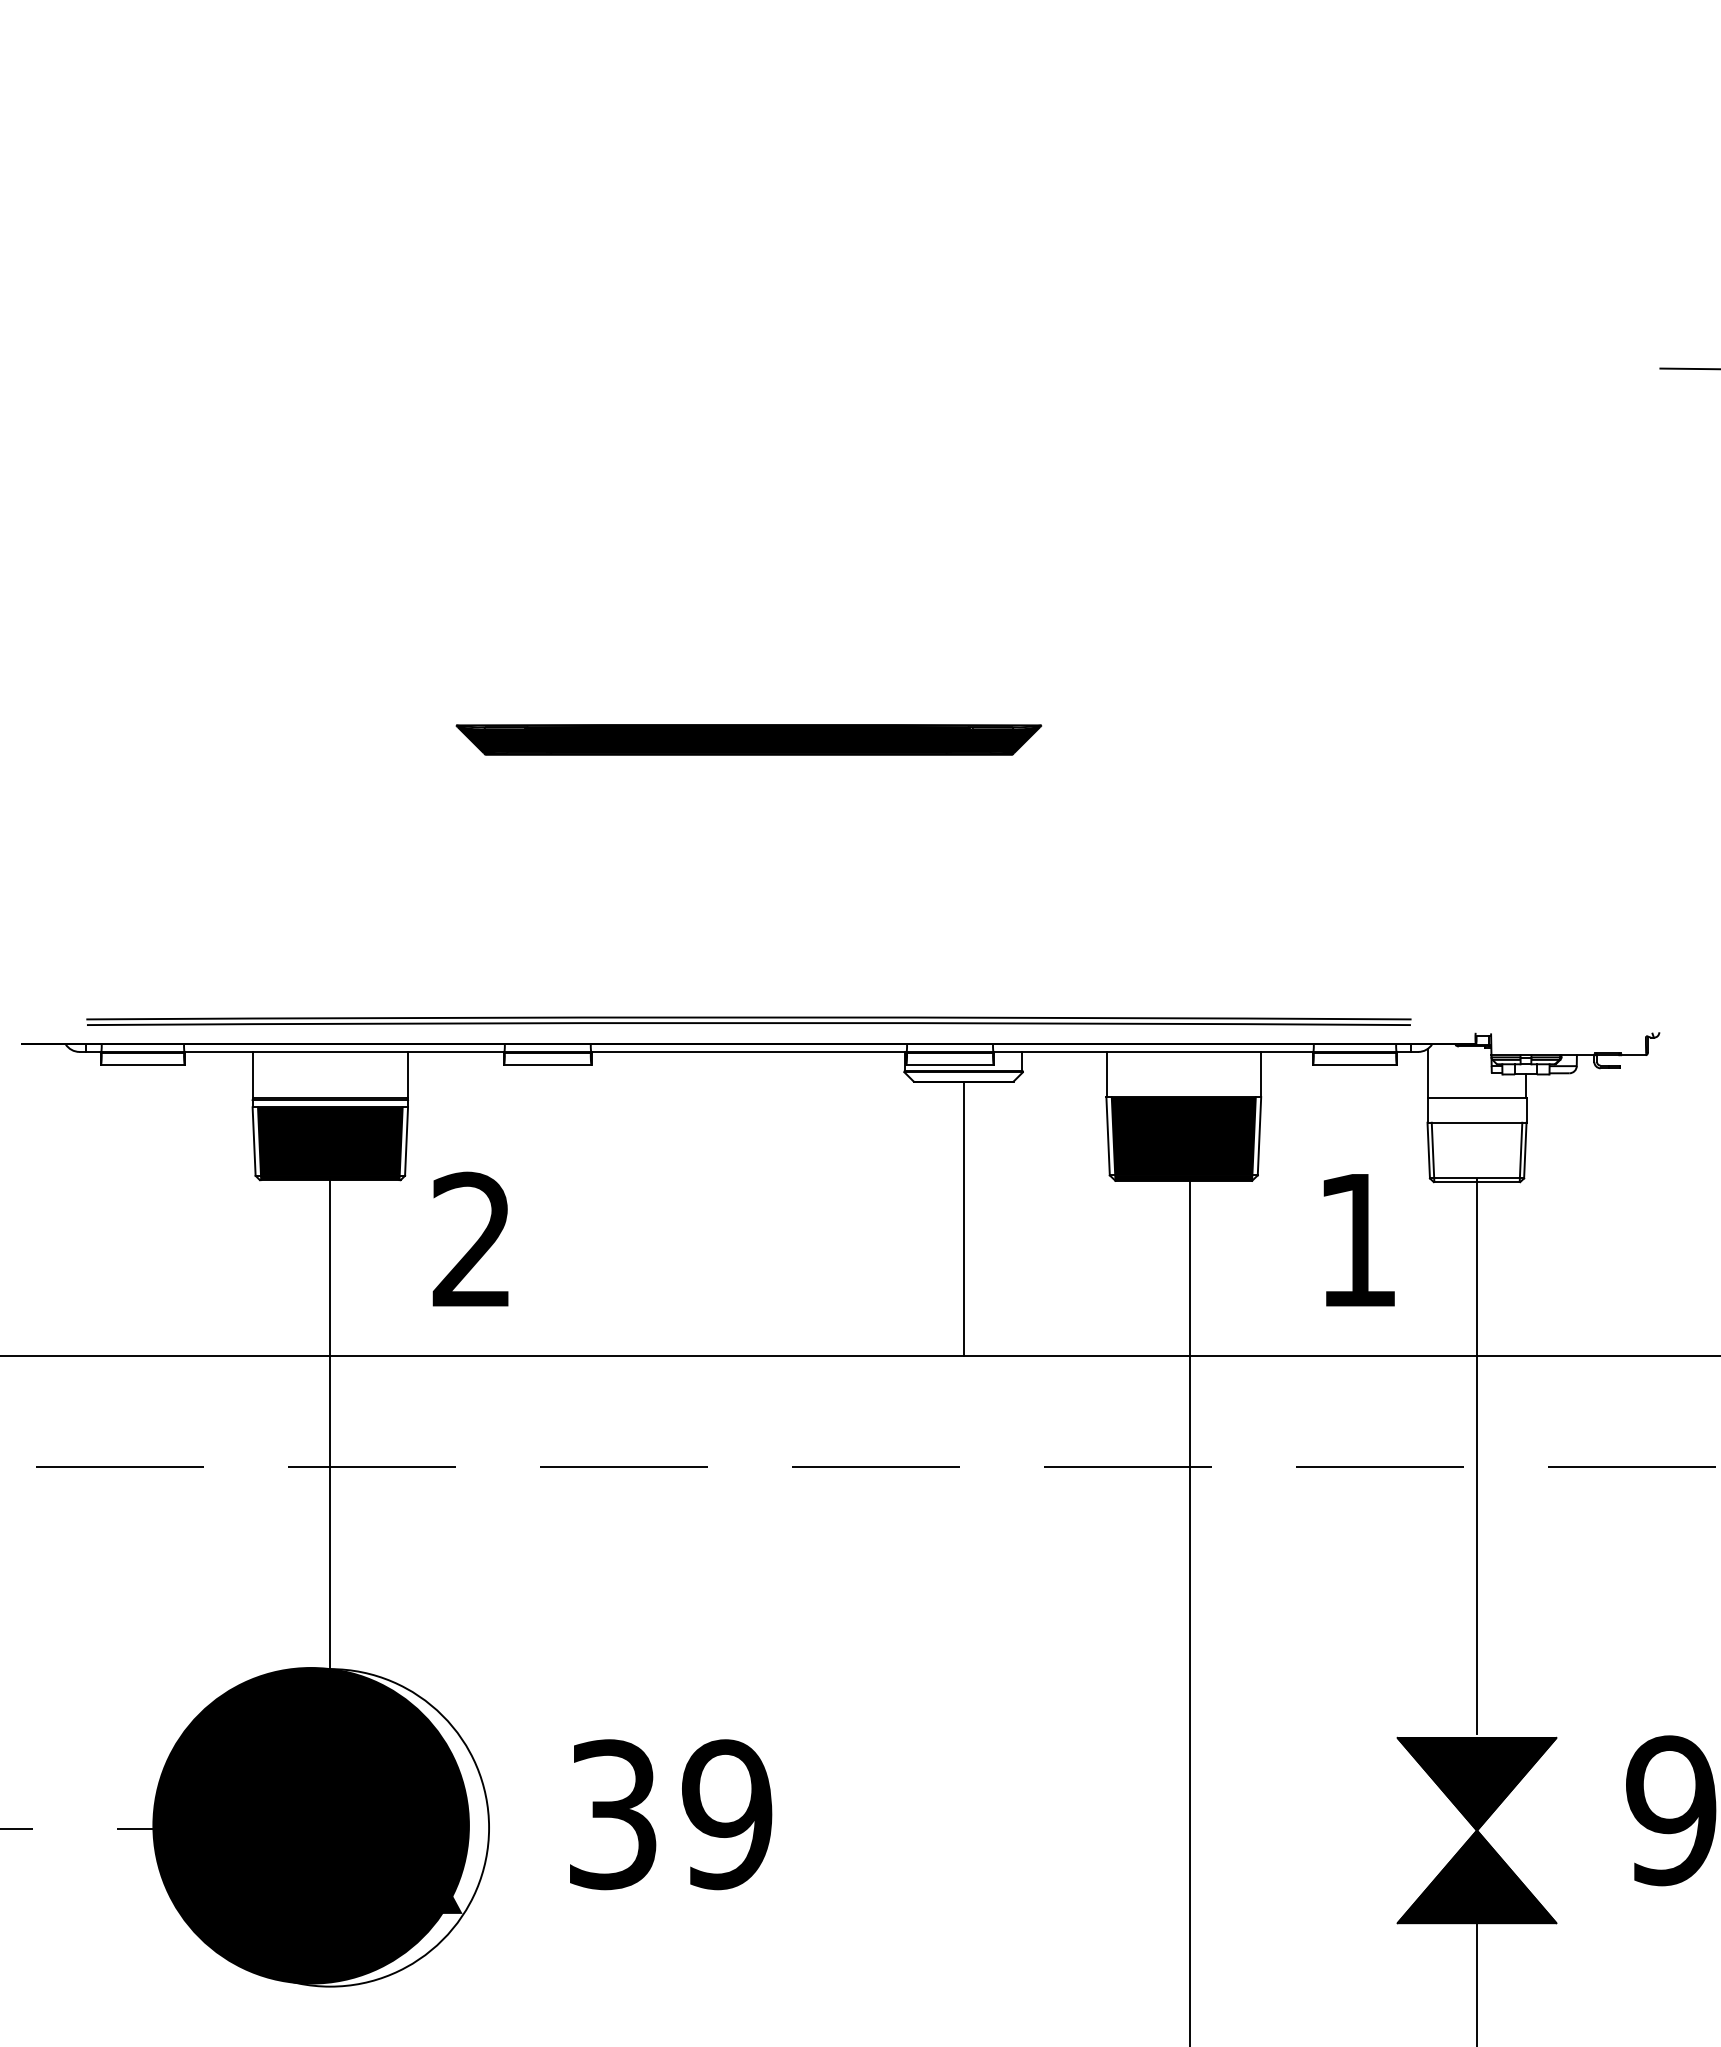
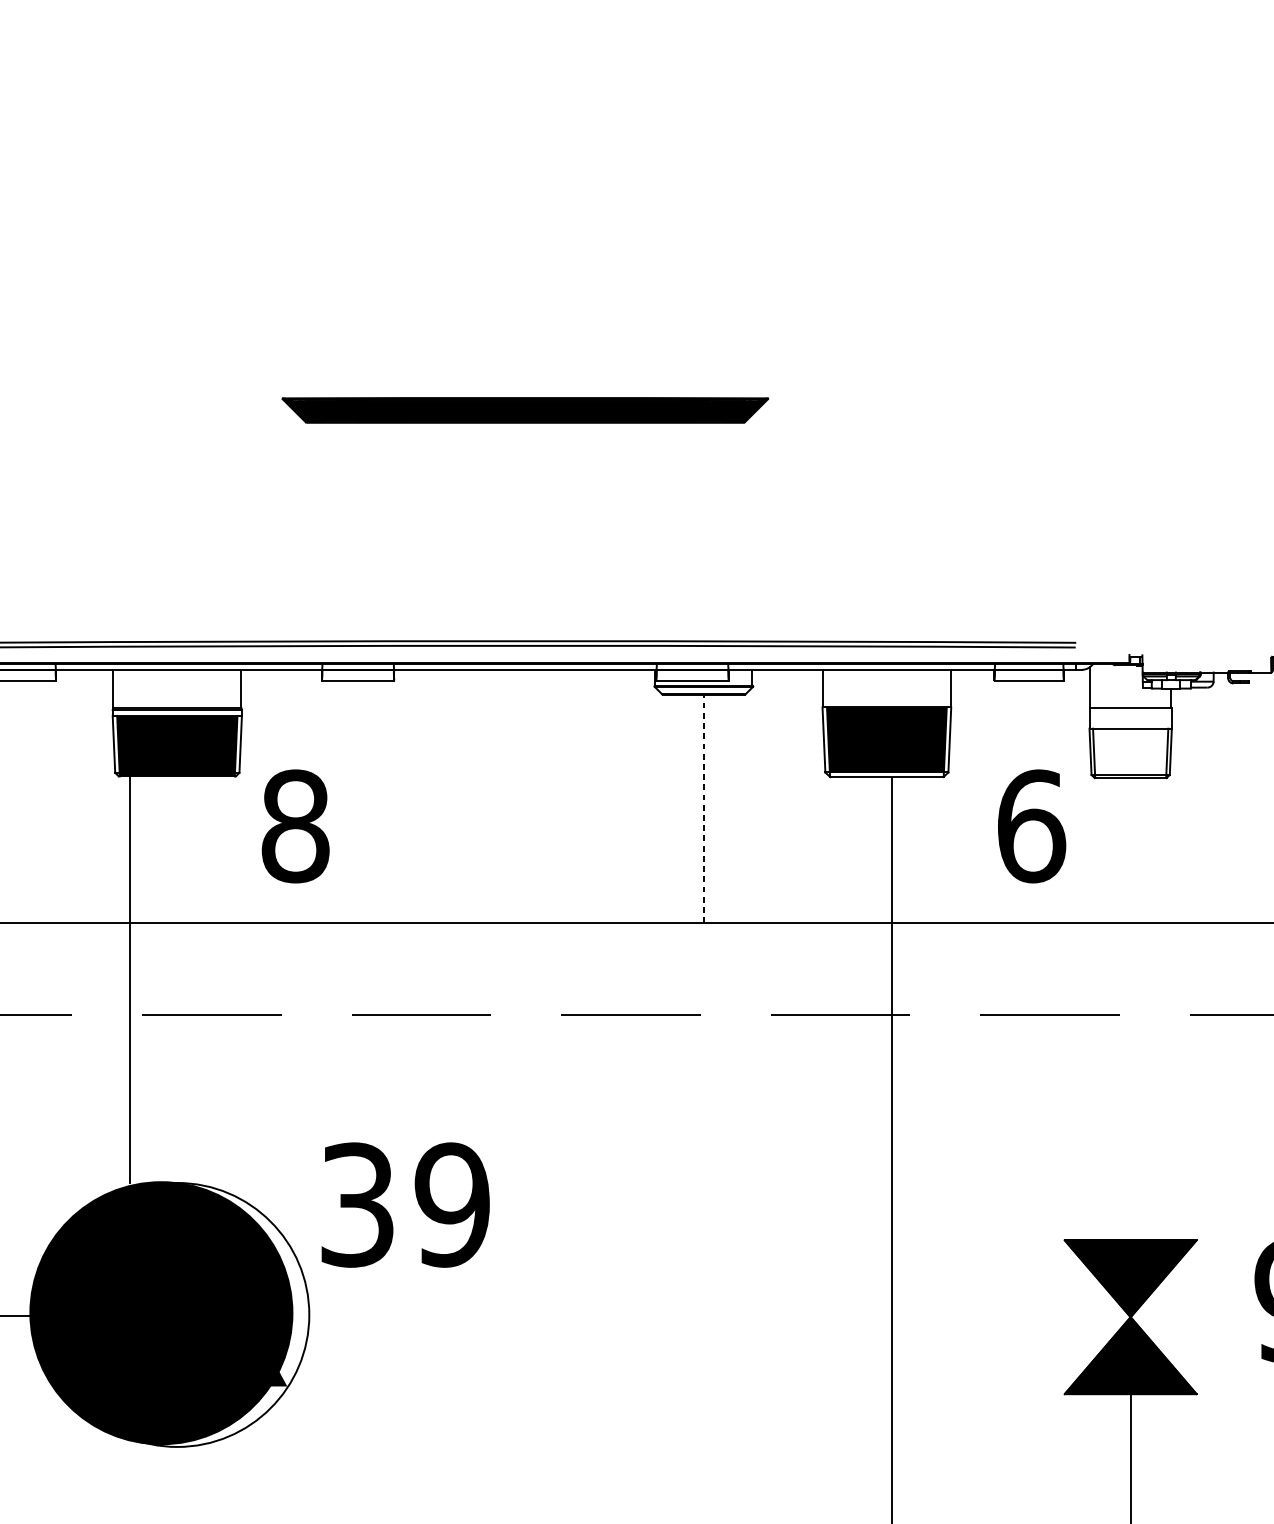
fill: (1183, 1177) -> (886, 774), removed
line: (963, 1218) -> (703, 808), solid -> dashed
text: (472, 1239) -> (295, 825), 2 -> 8
text: (1358, 1239) -> (1032, 825), 1 -> 6
line: (330, 1424) -> (130, 979), moved
line: (1477, 1456) -> (1131, 1006), removed
text: (671, 1814) -> (406, 1204), moved

